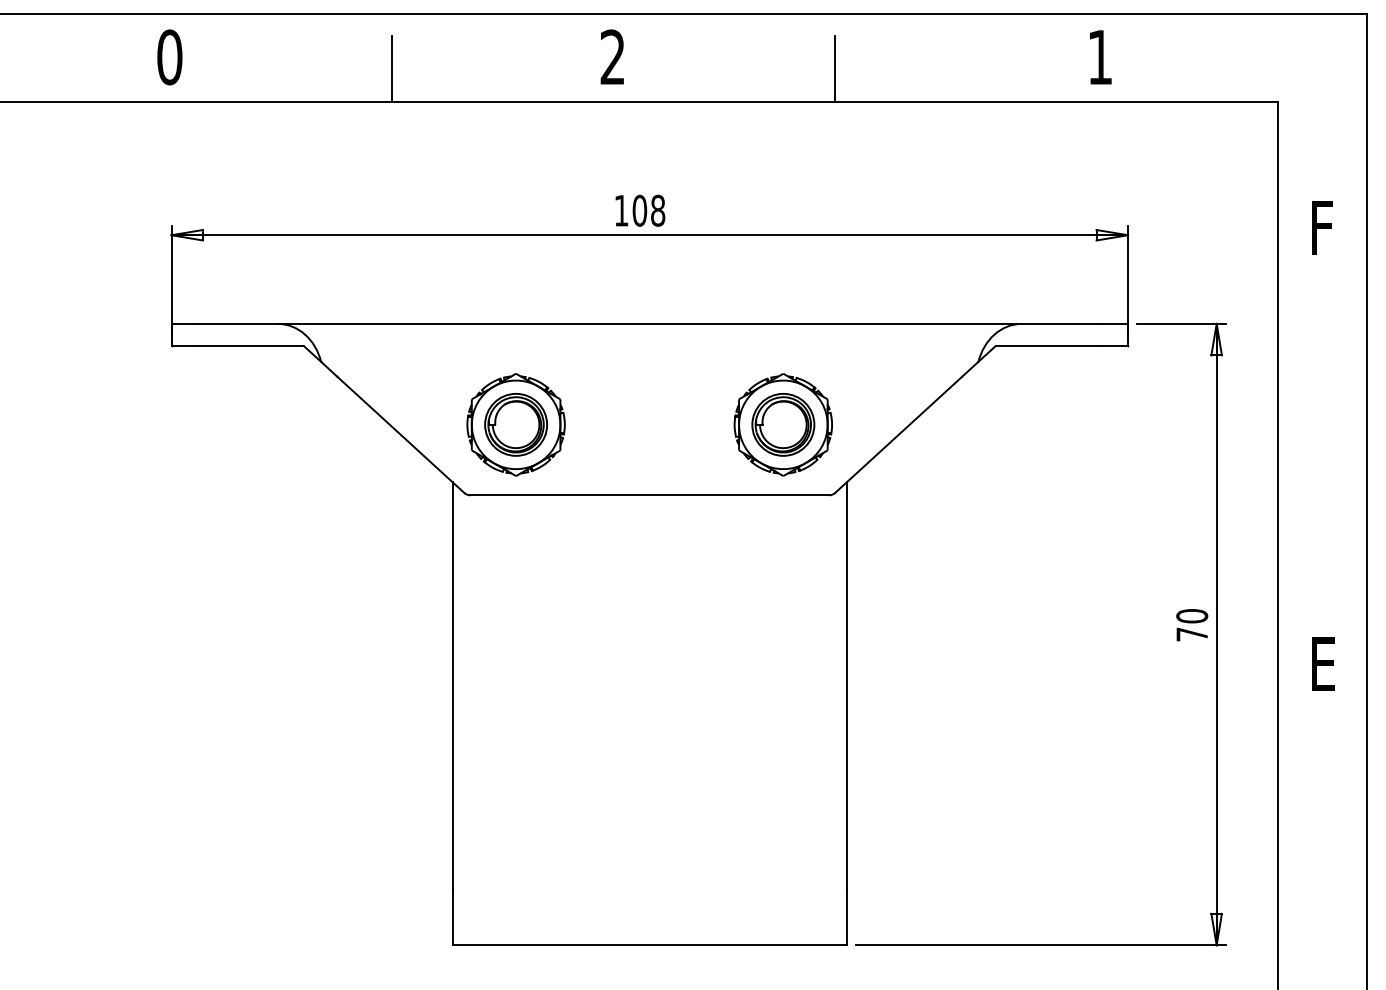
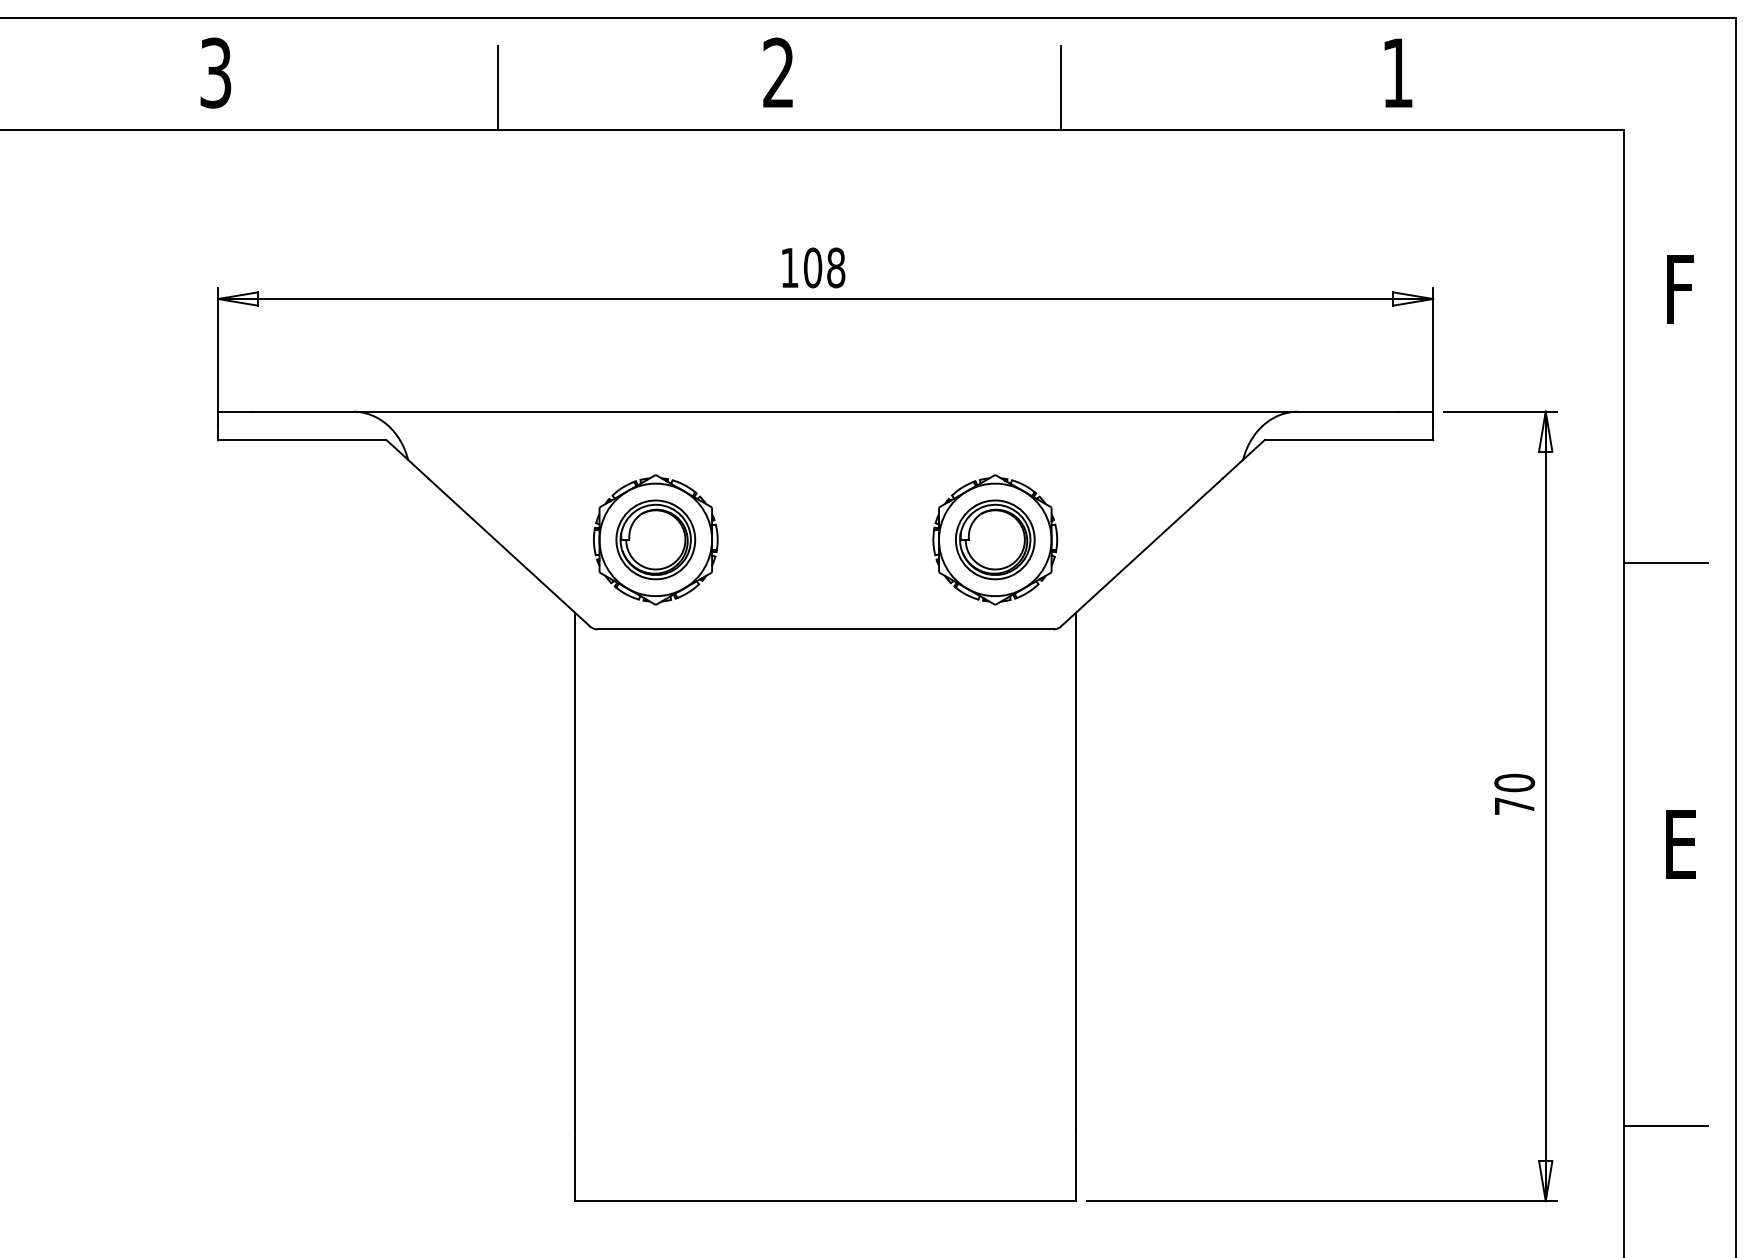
text: (169, 56) -> (215, 72), 0 -> 3
line: (1310, 443) -> (1665, 563), added
line: (1310, 886) -> (1665, 1126), added

